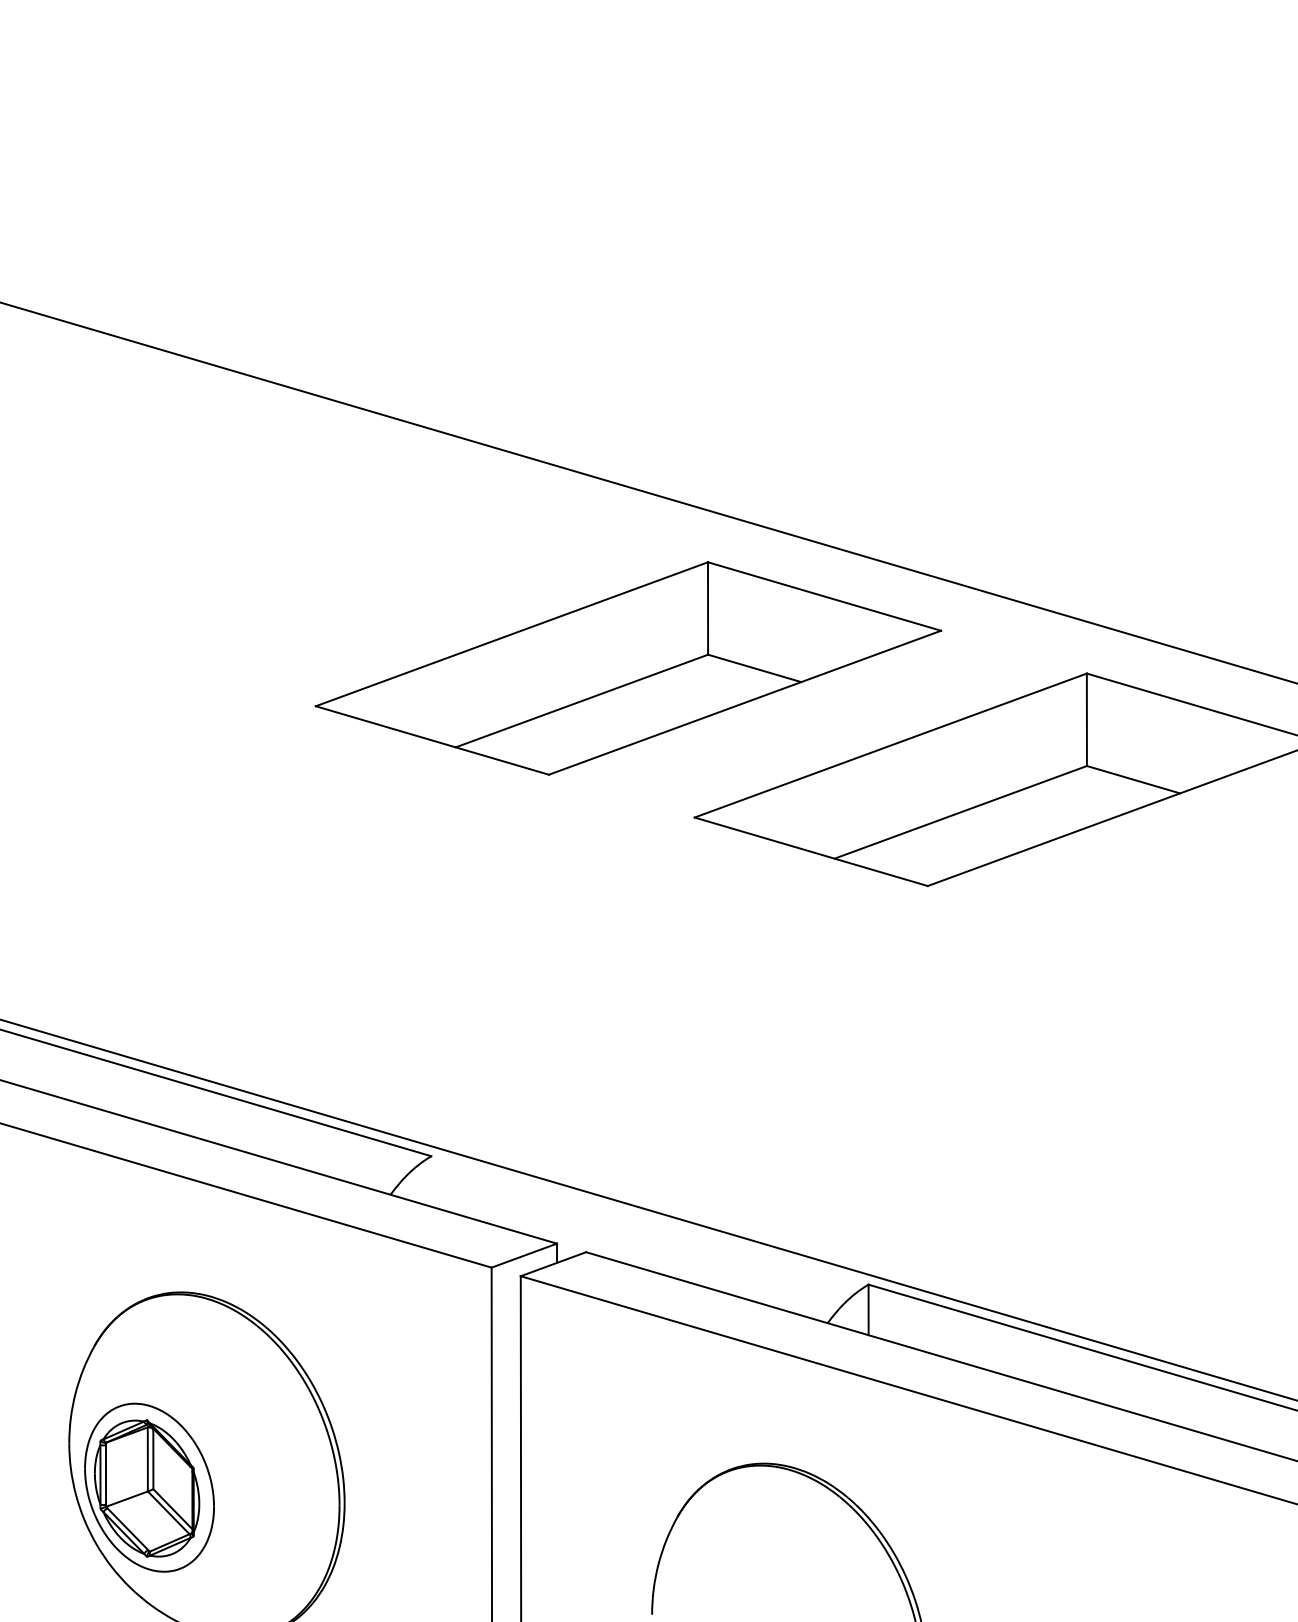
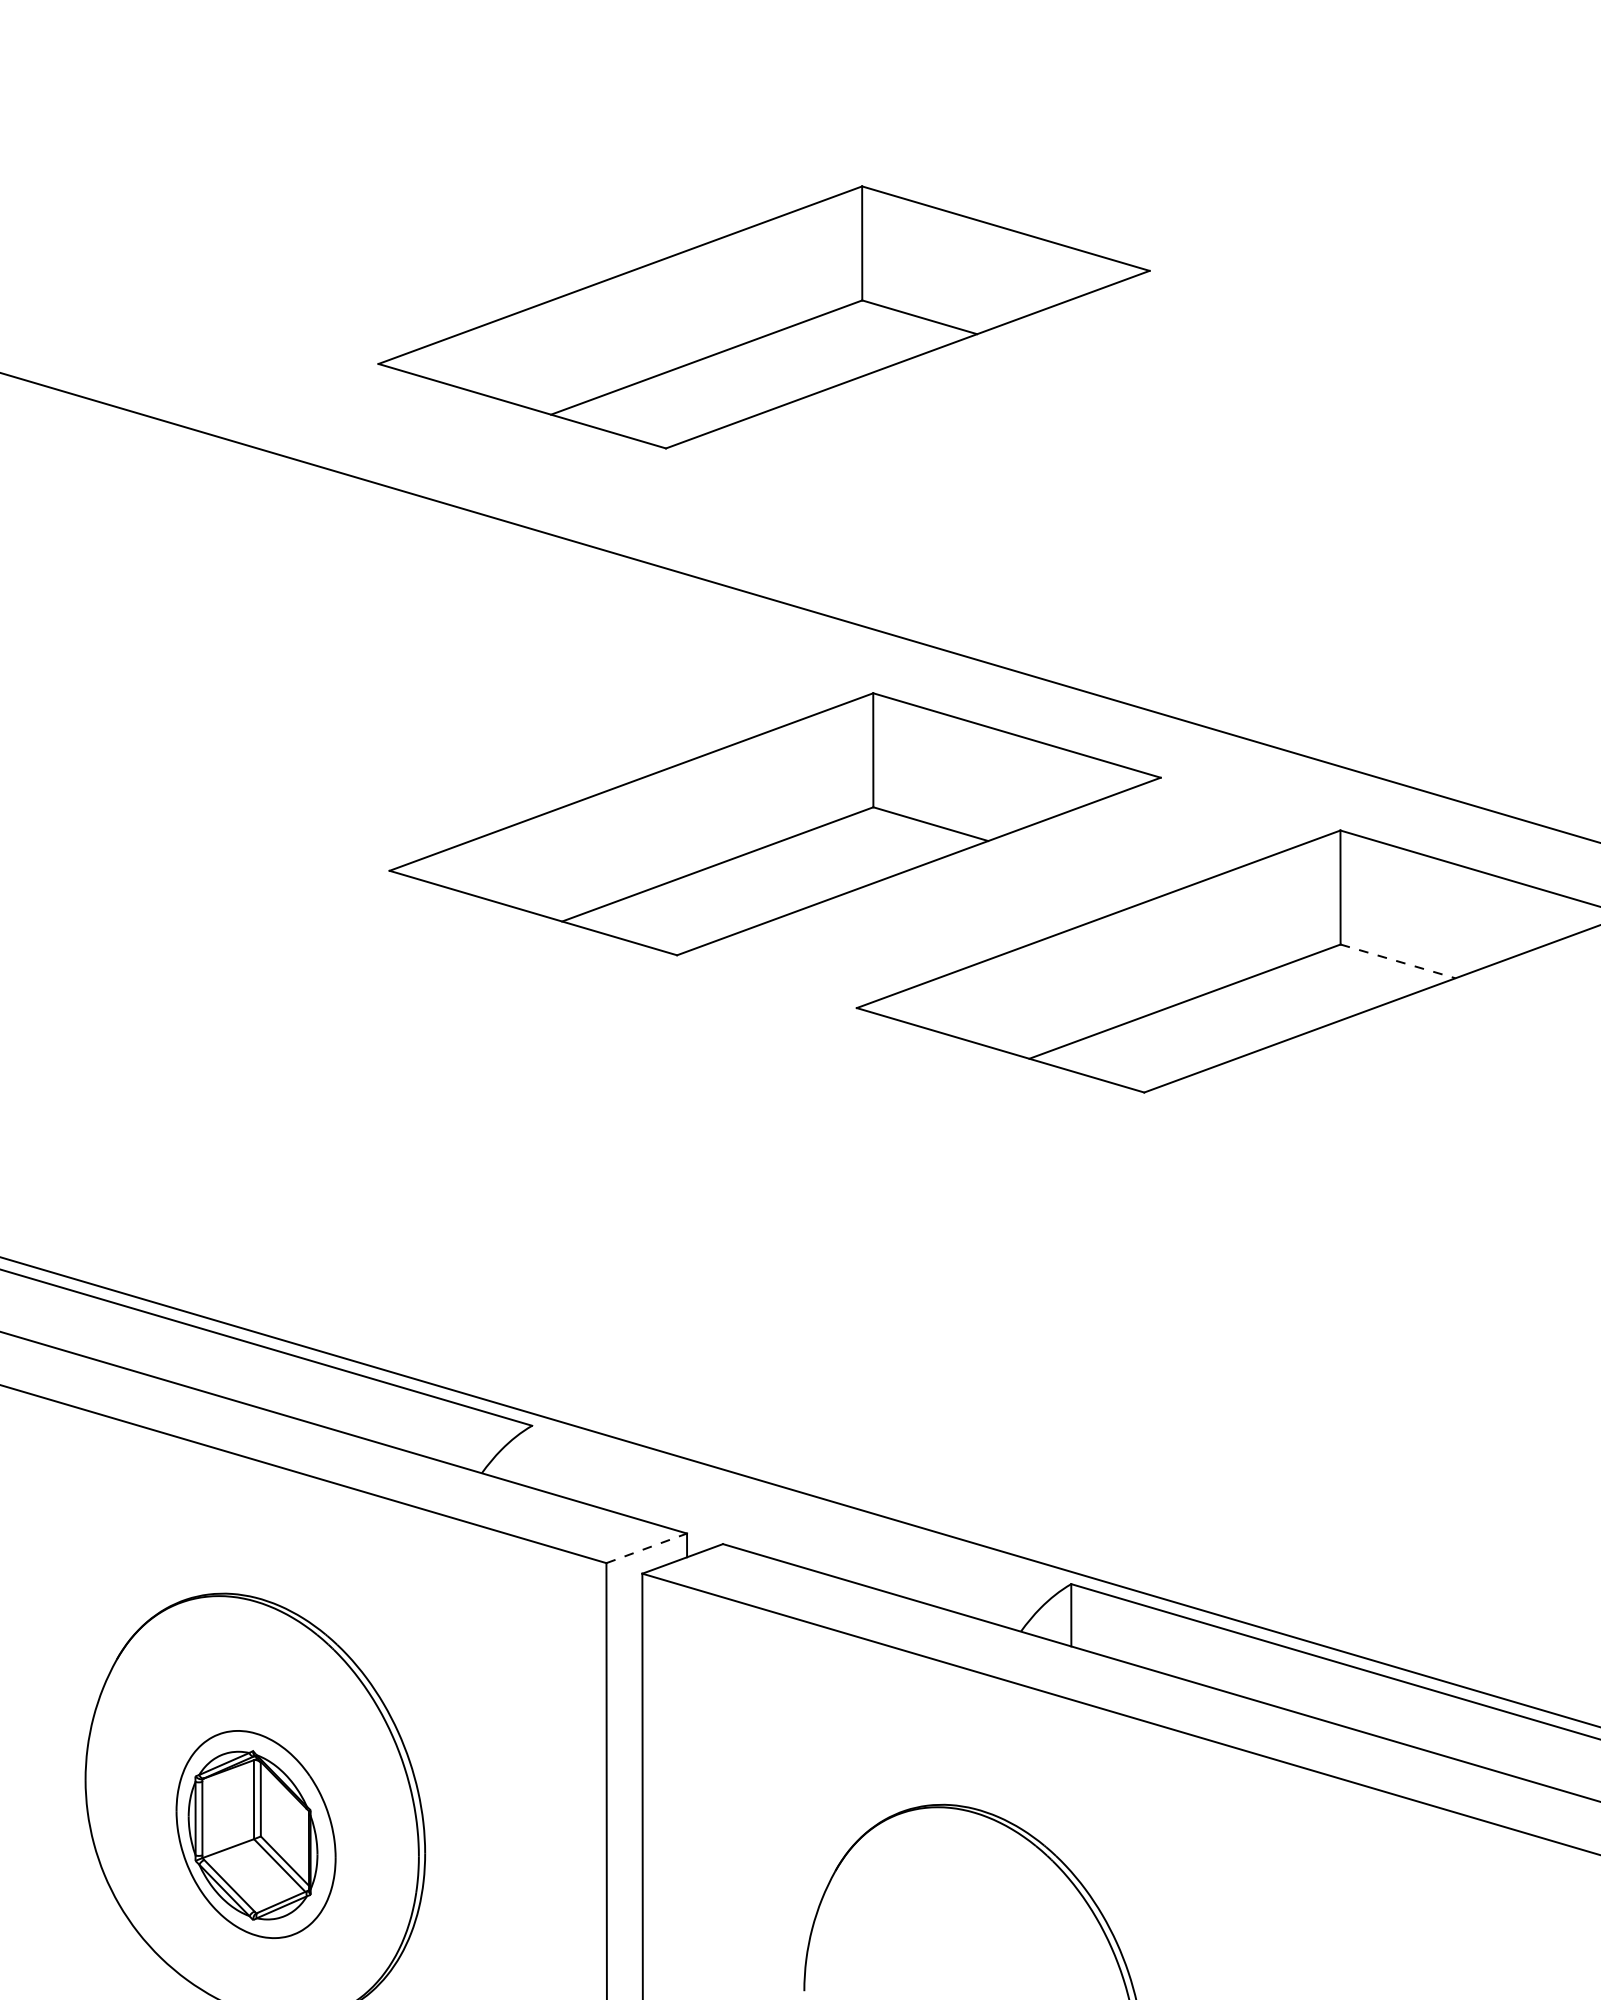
part: (619, 257) -> (764, 317), added
line: (1133, 779) -> (1397, 961), solid -> dashed
line: (524, 1255) -> (646, 1548), solid -> dashed
part: (149, 1487) -> (256, 1834), moved

